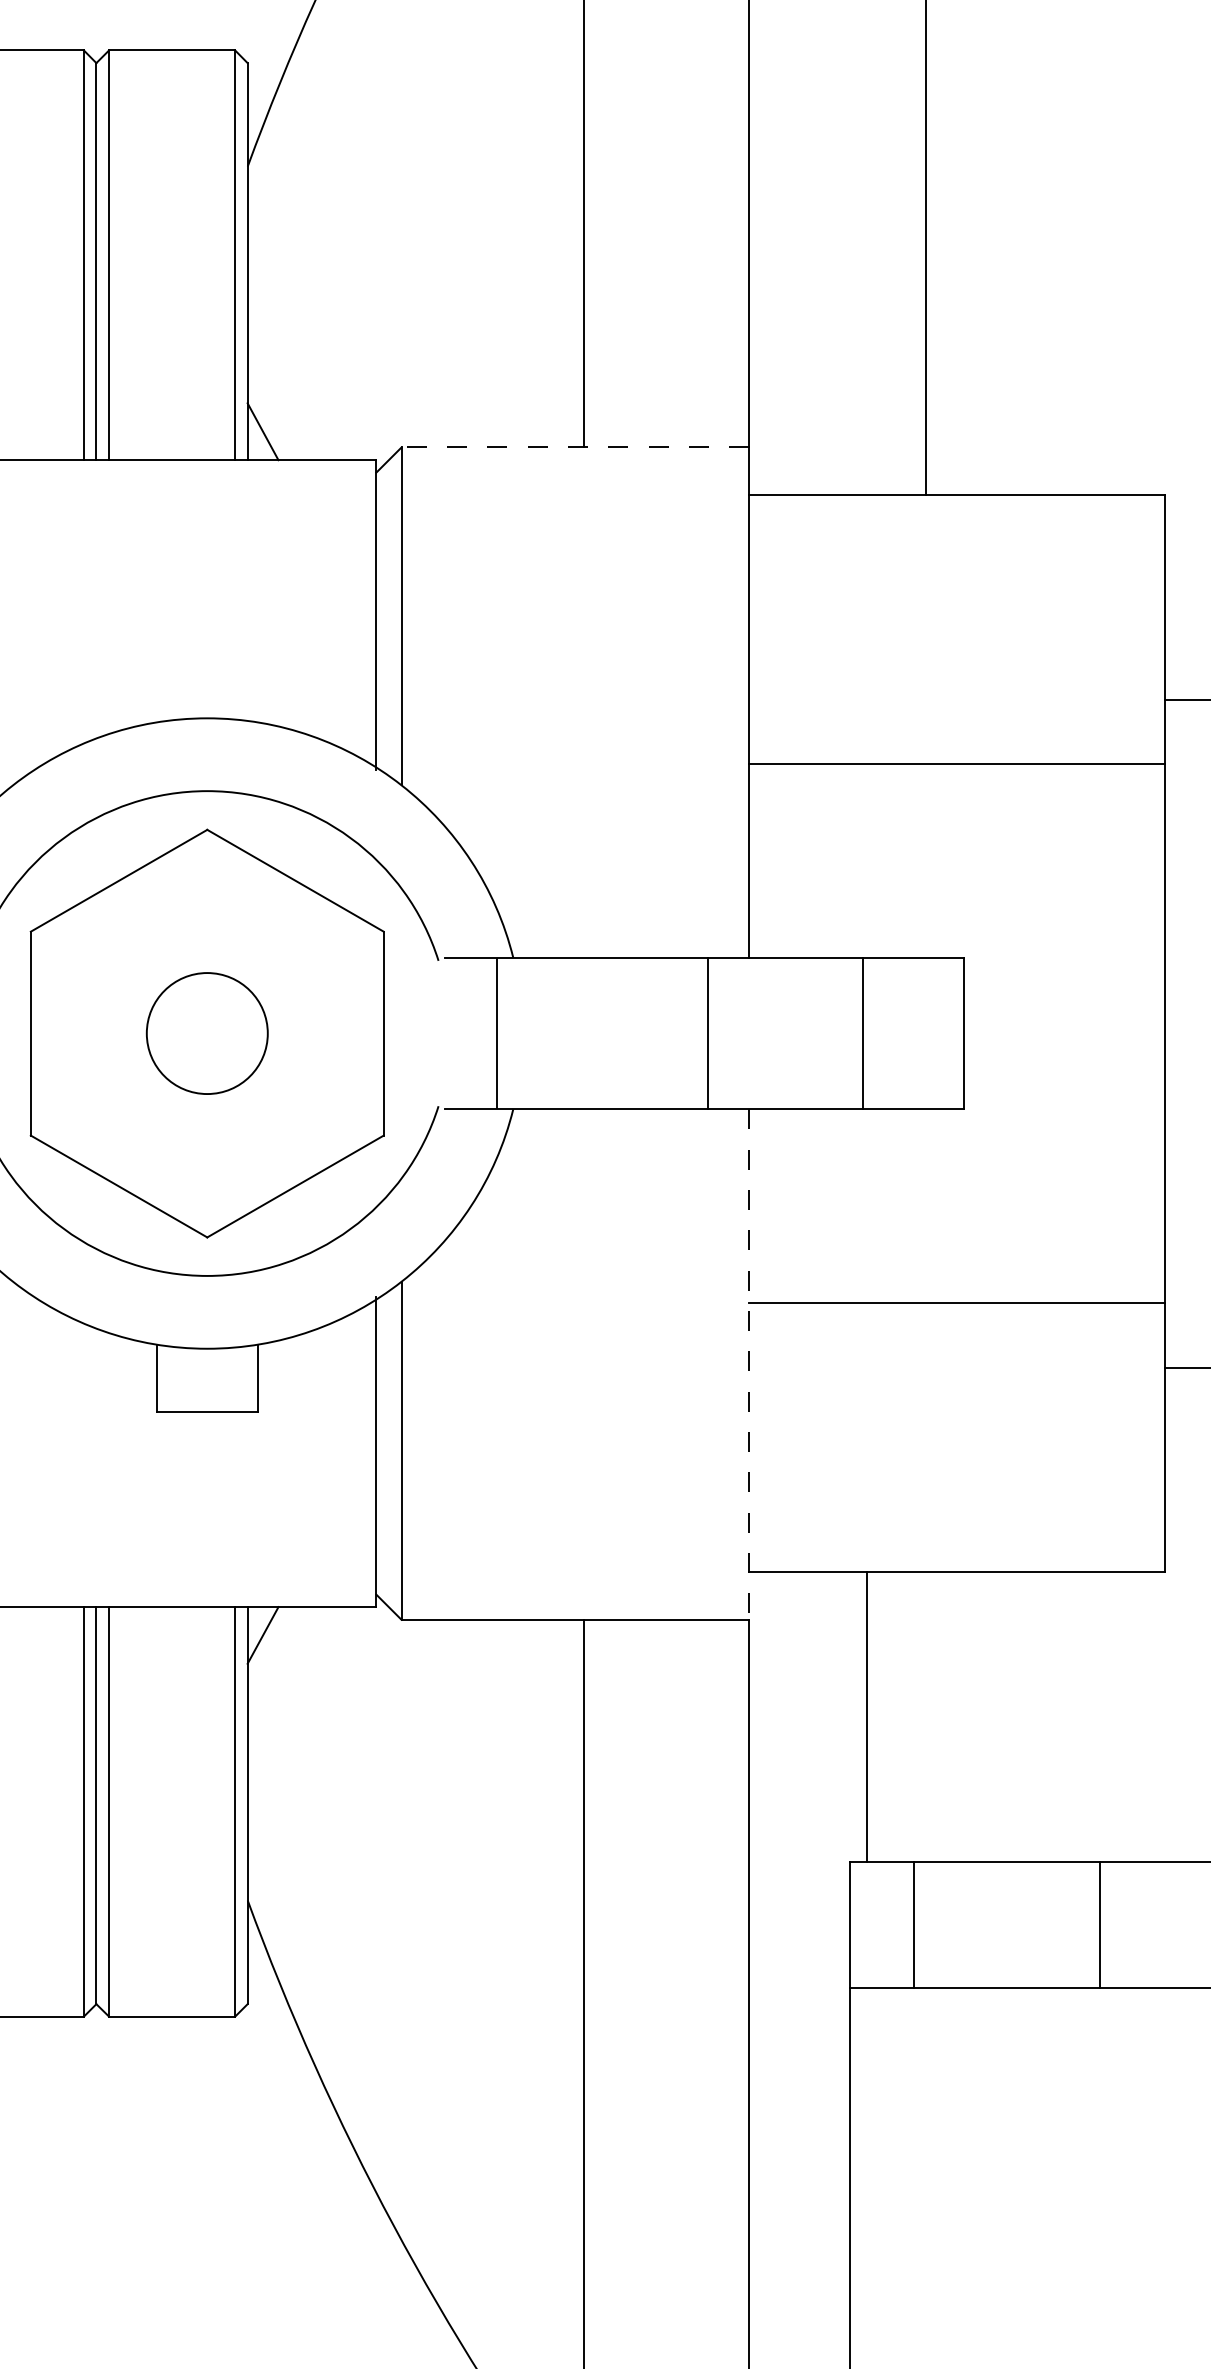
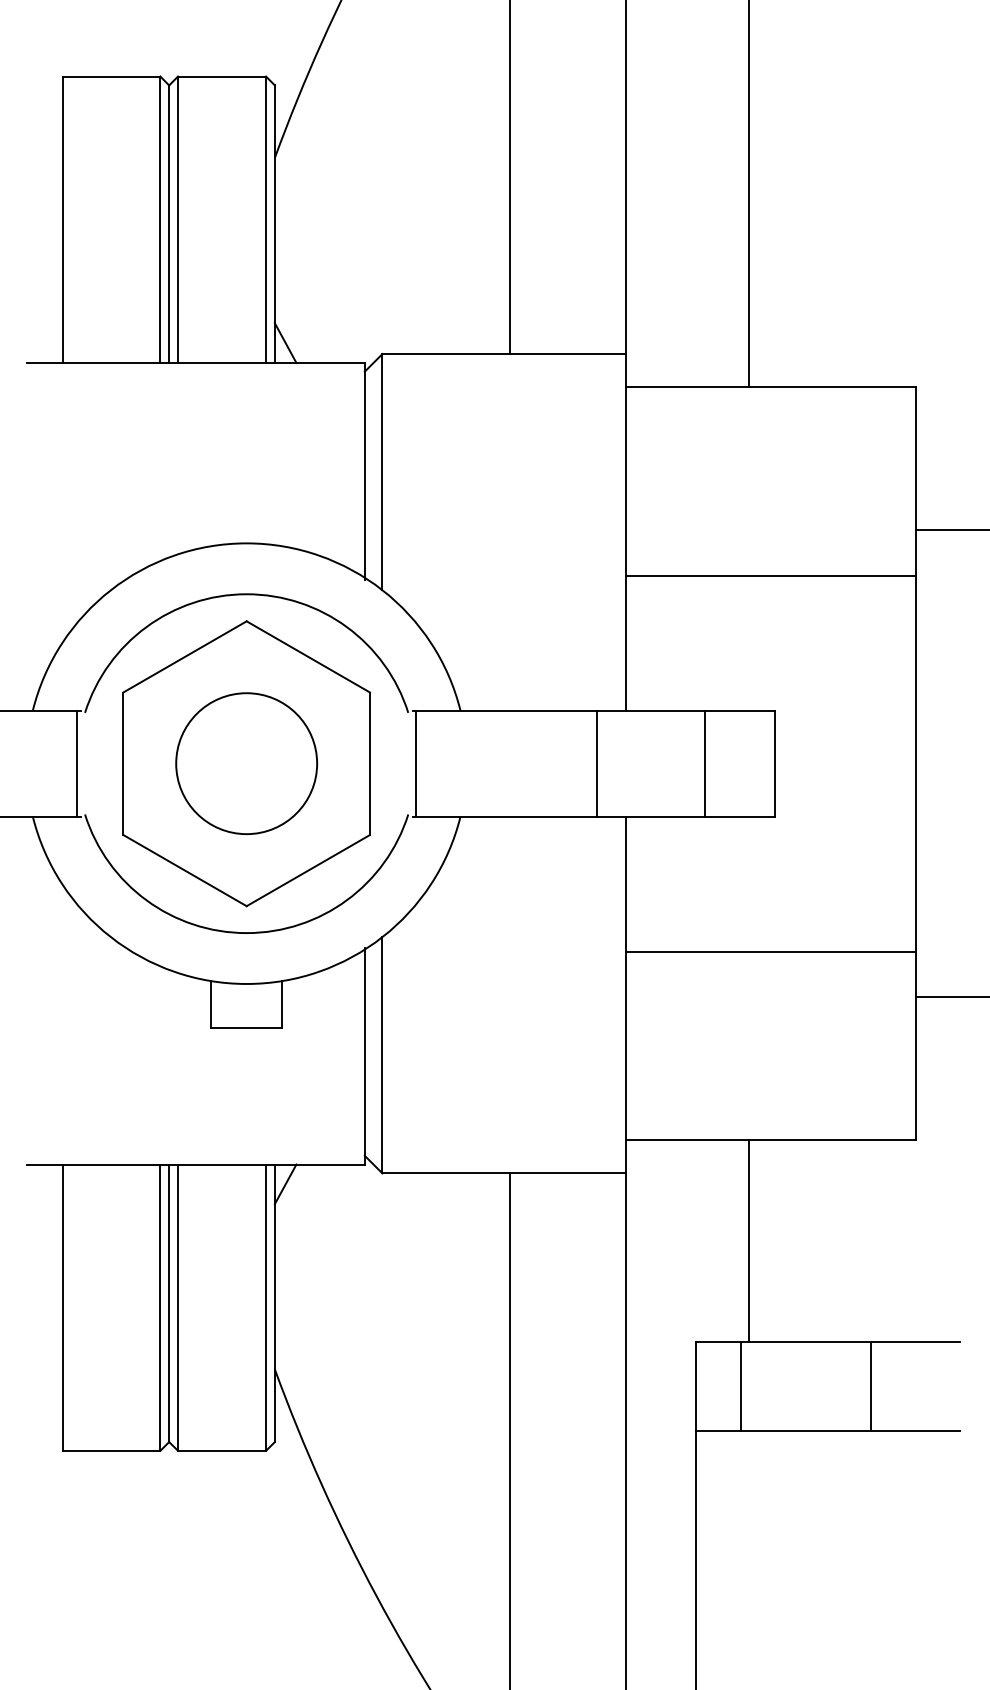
line: (574, 448) -> (503, 354), dashed -> solid
circle: (207, 1033) -> (246, 763), size x1.67
line: (497, 1033) -> (416, 763), moved
line: (749, 1365) -> (625, 995), dashed -> solid
line: (866, 1717) -> (748, 1241), moved

